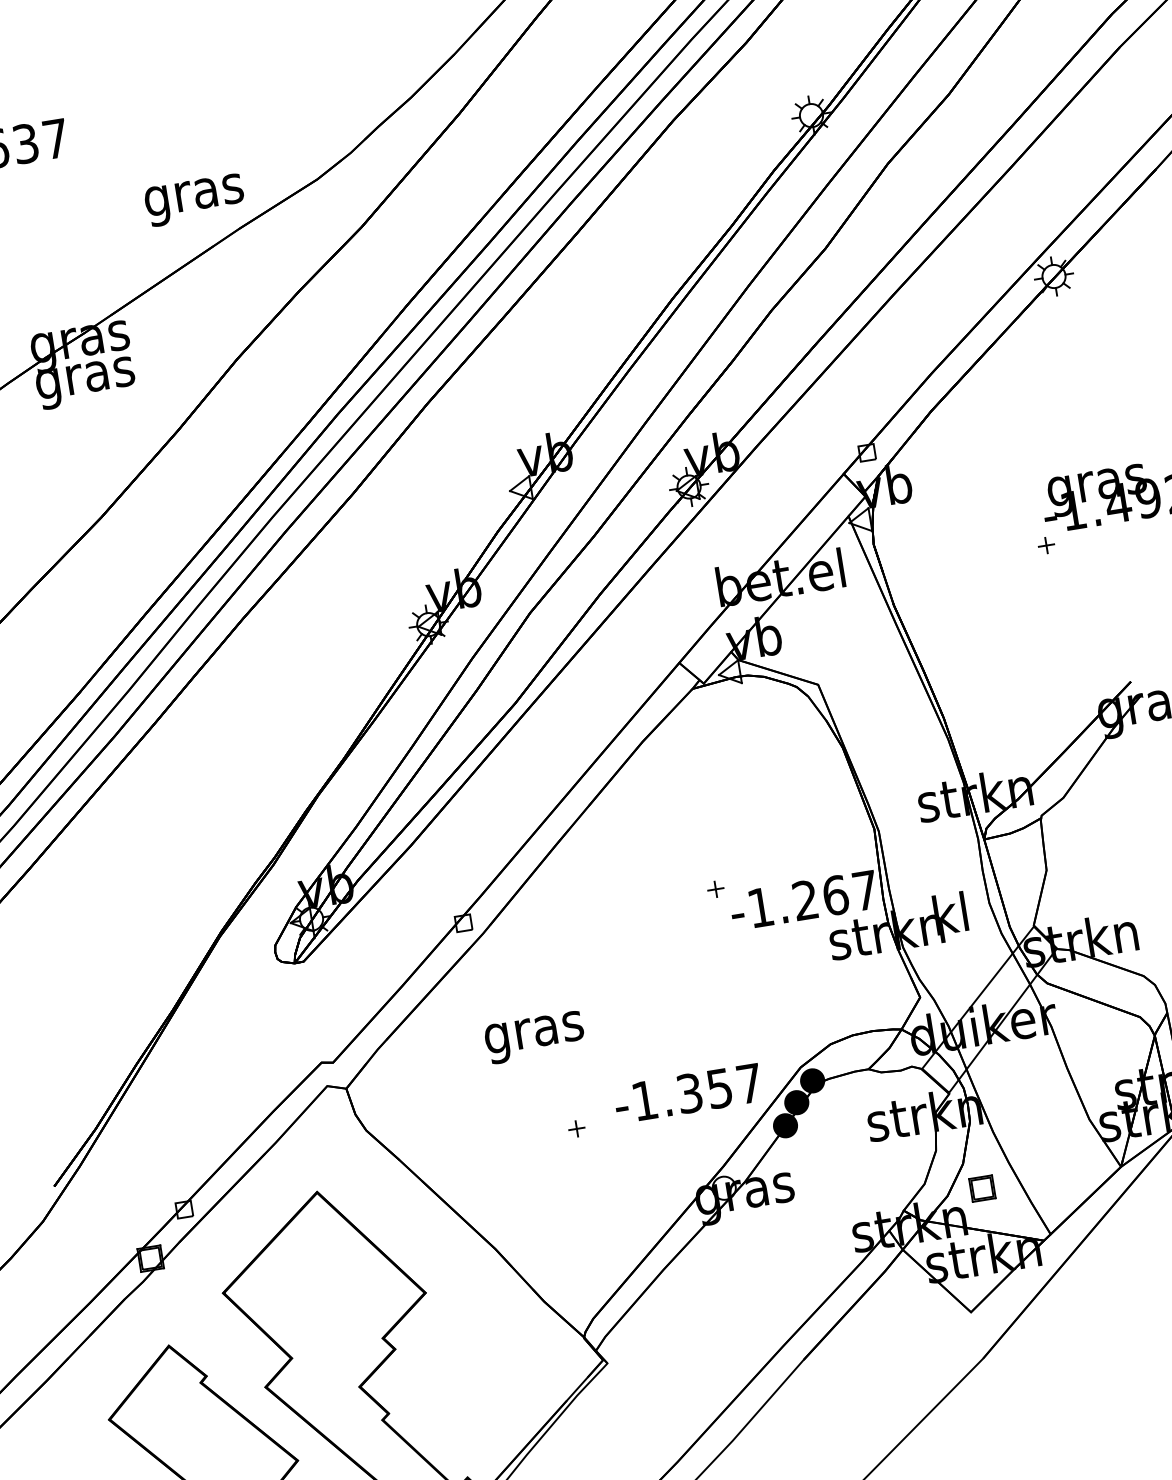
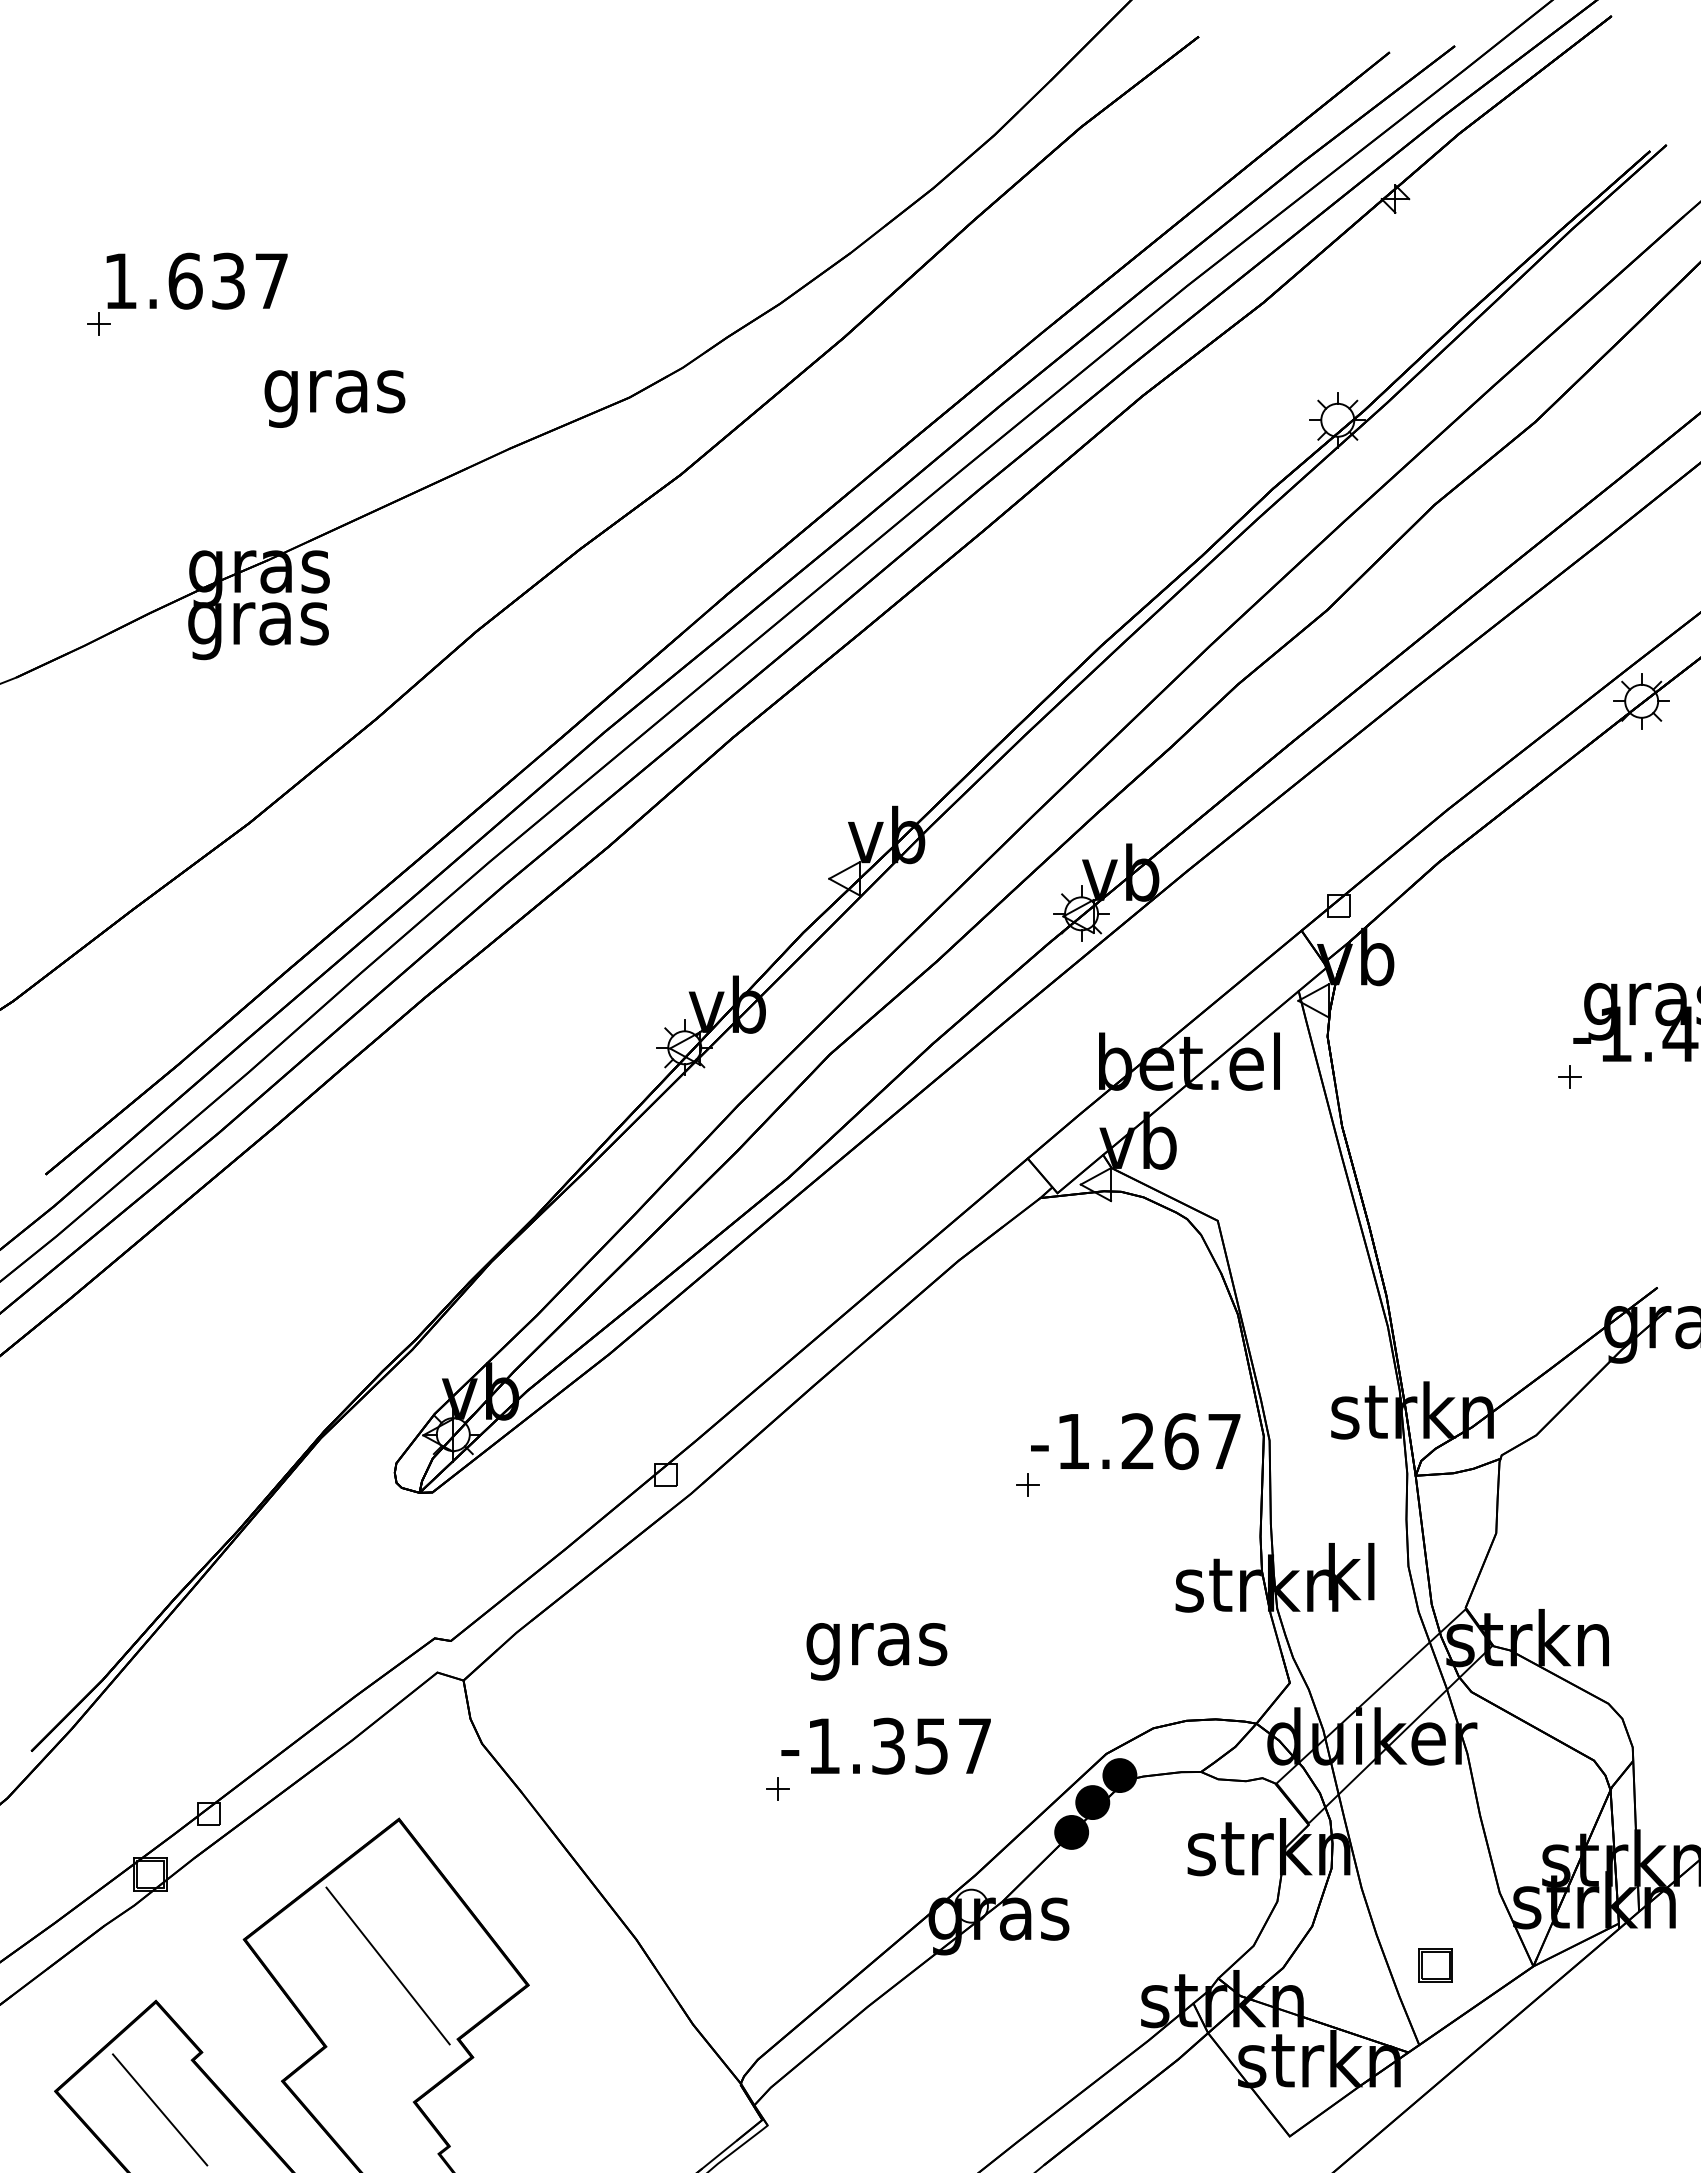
text: (194, 200) -> (334, 398), moved
text: (803, 900) -> (1135, 1441), moved
text: (534, 1037) -> (876, 1651), moved
text: (687, 1093) -> (885, 1745), moved
part: (982, 1188) -> (1435, 1965), moved
line: (325, 1295) -> (387, 1965), added
line: (184, 1420) -> (160, 2109), added

